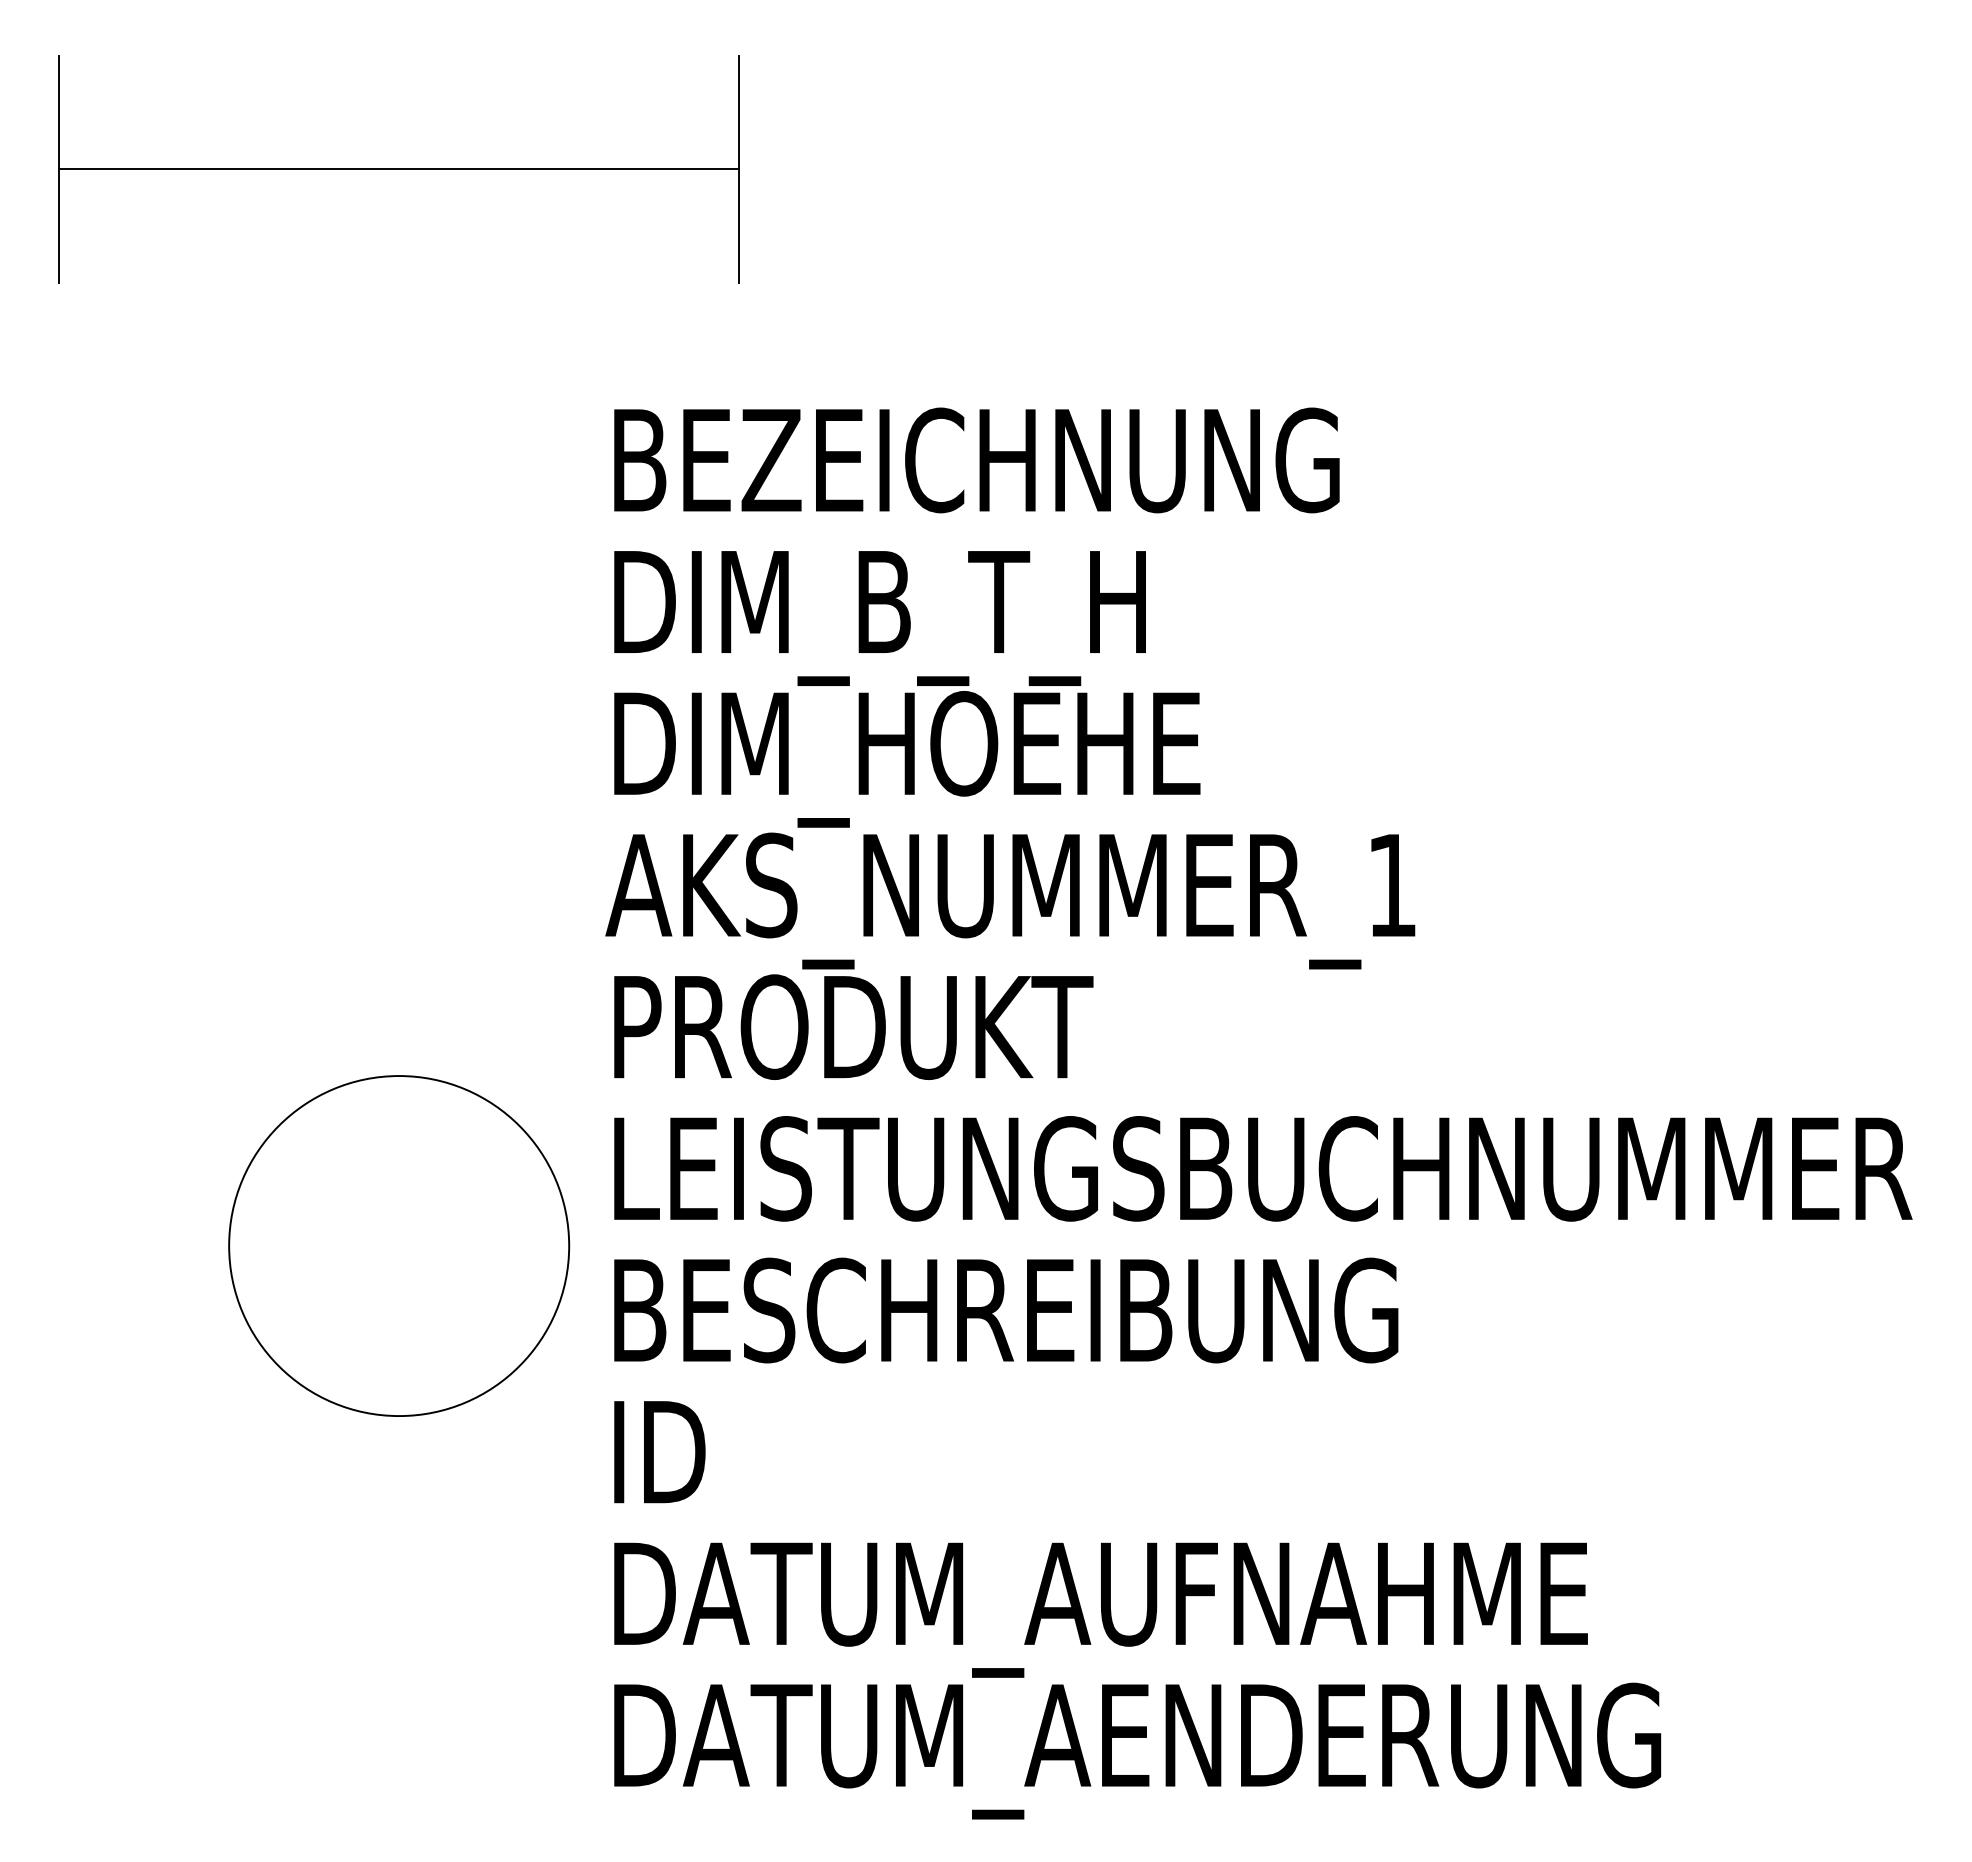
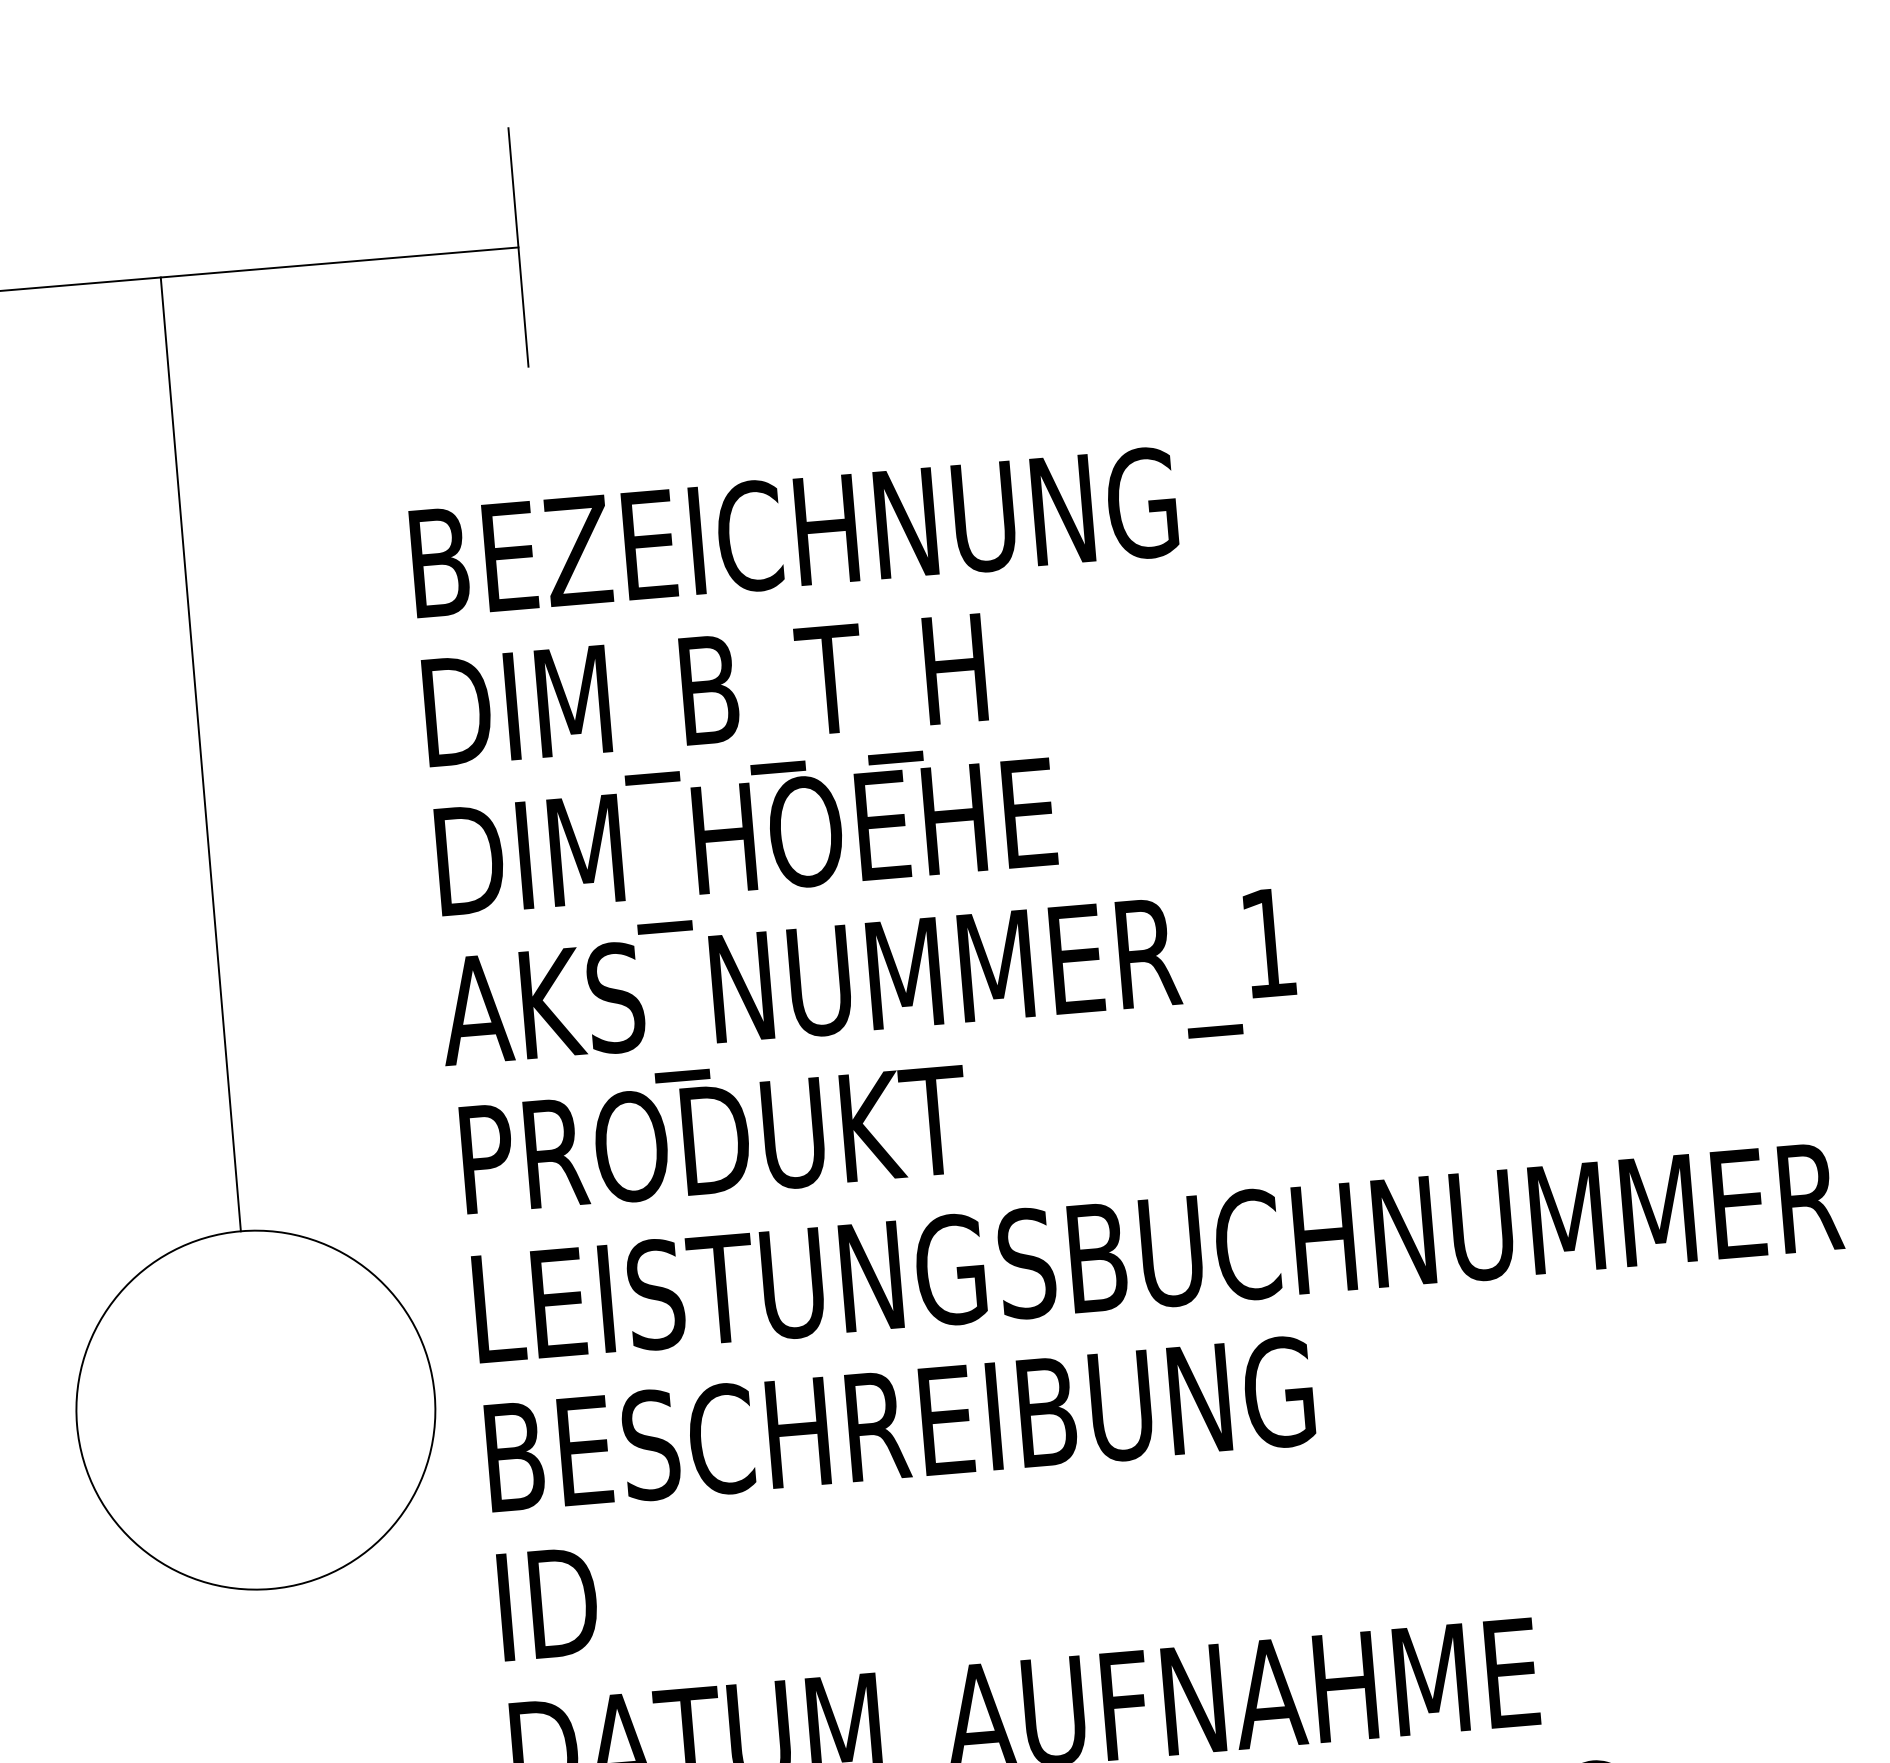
line: (399, 622) -> (201, 754), added

